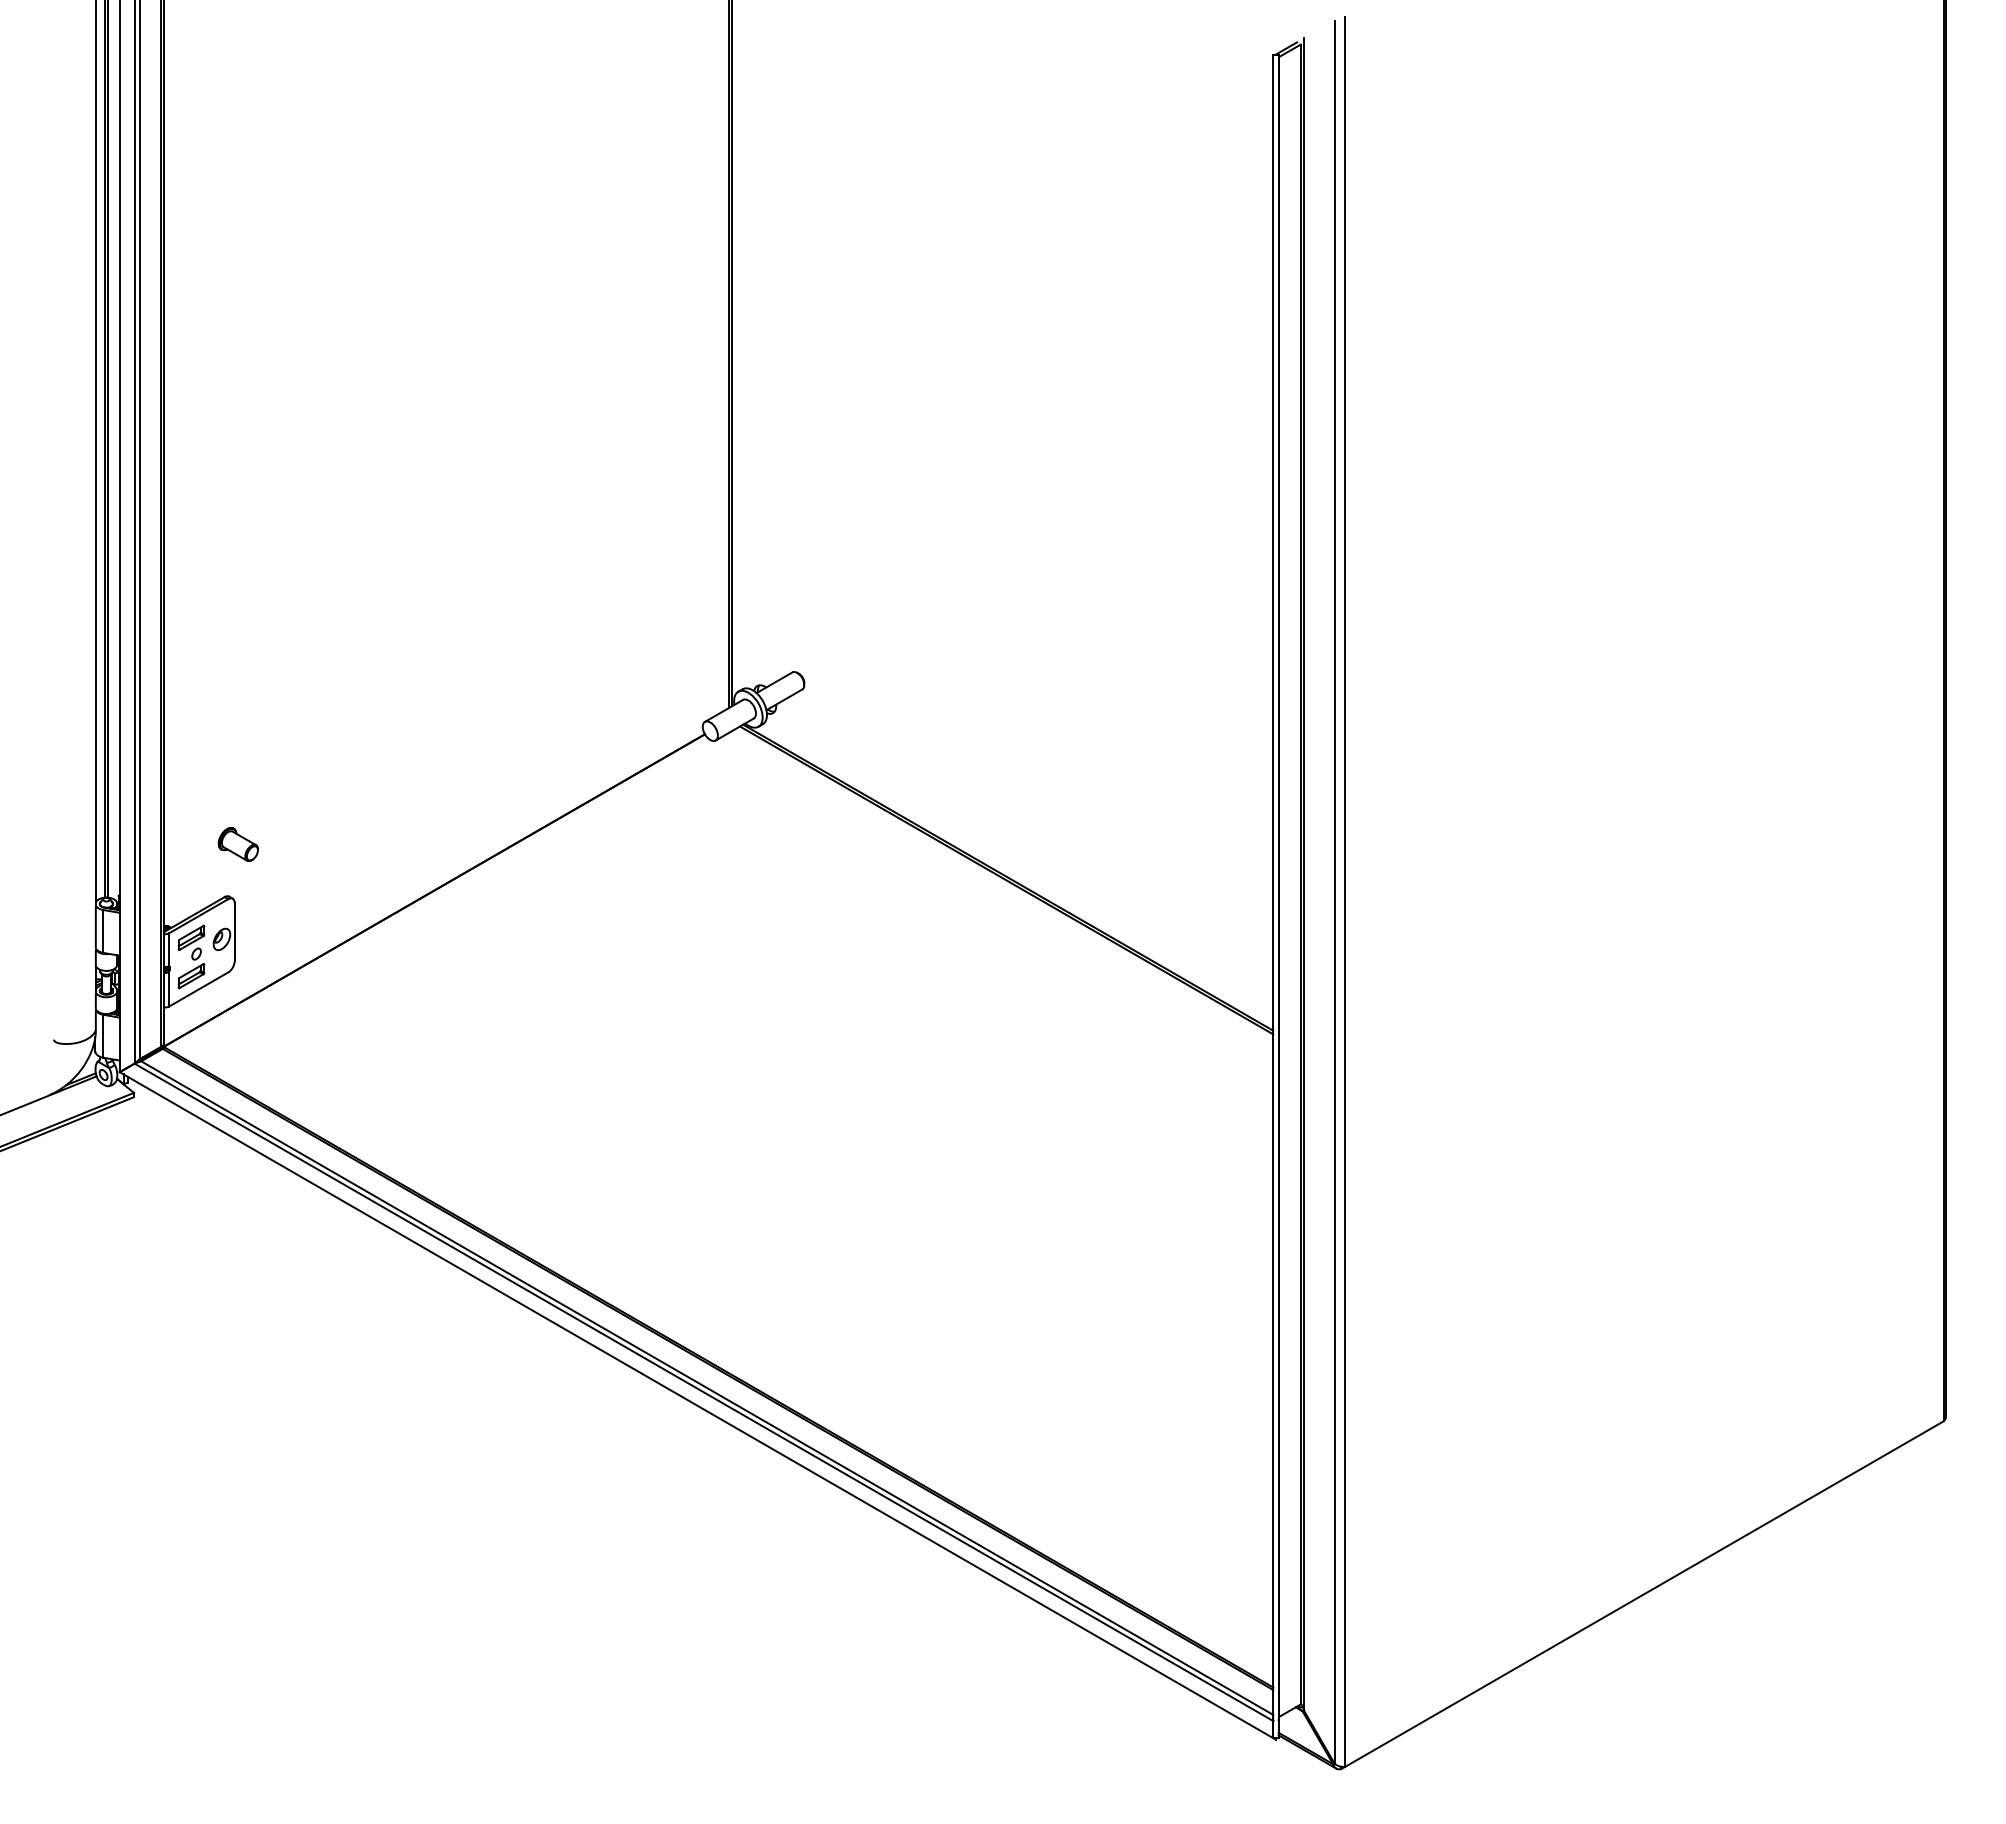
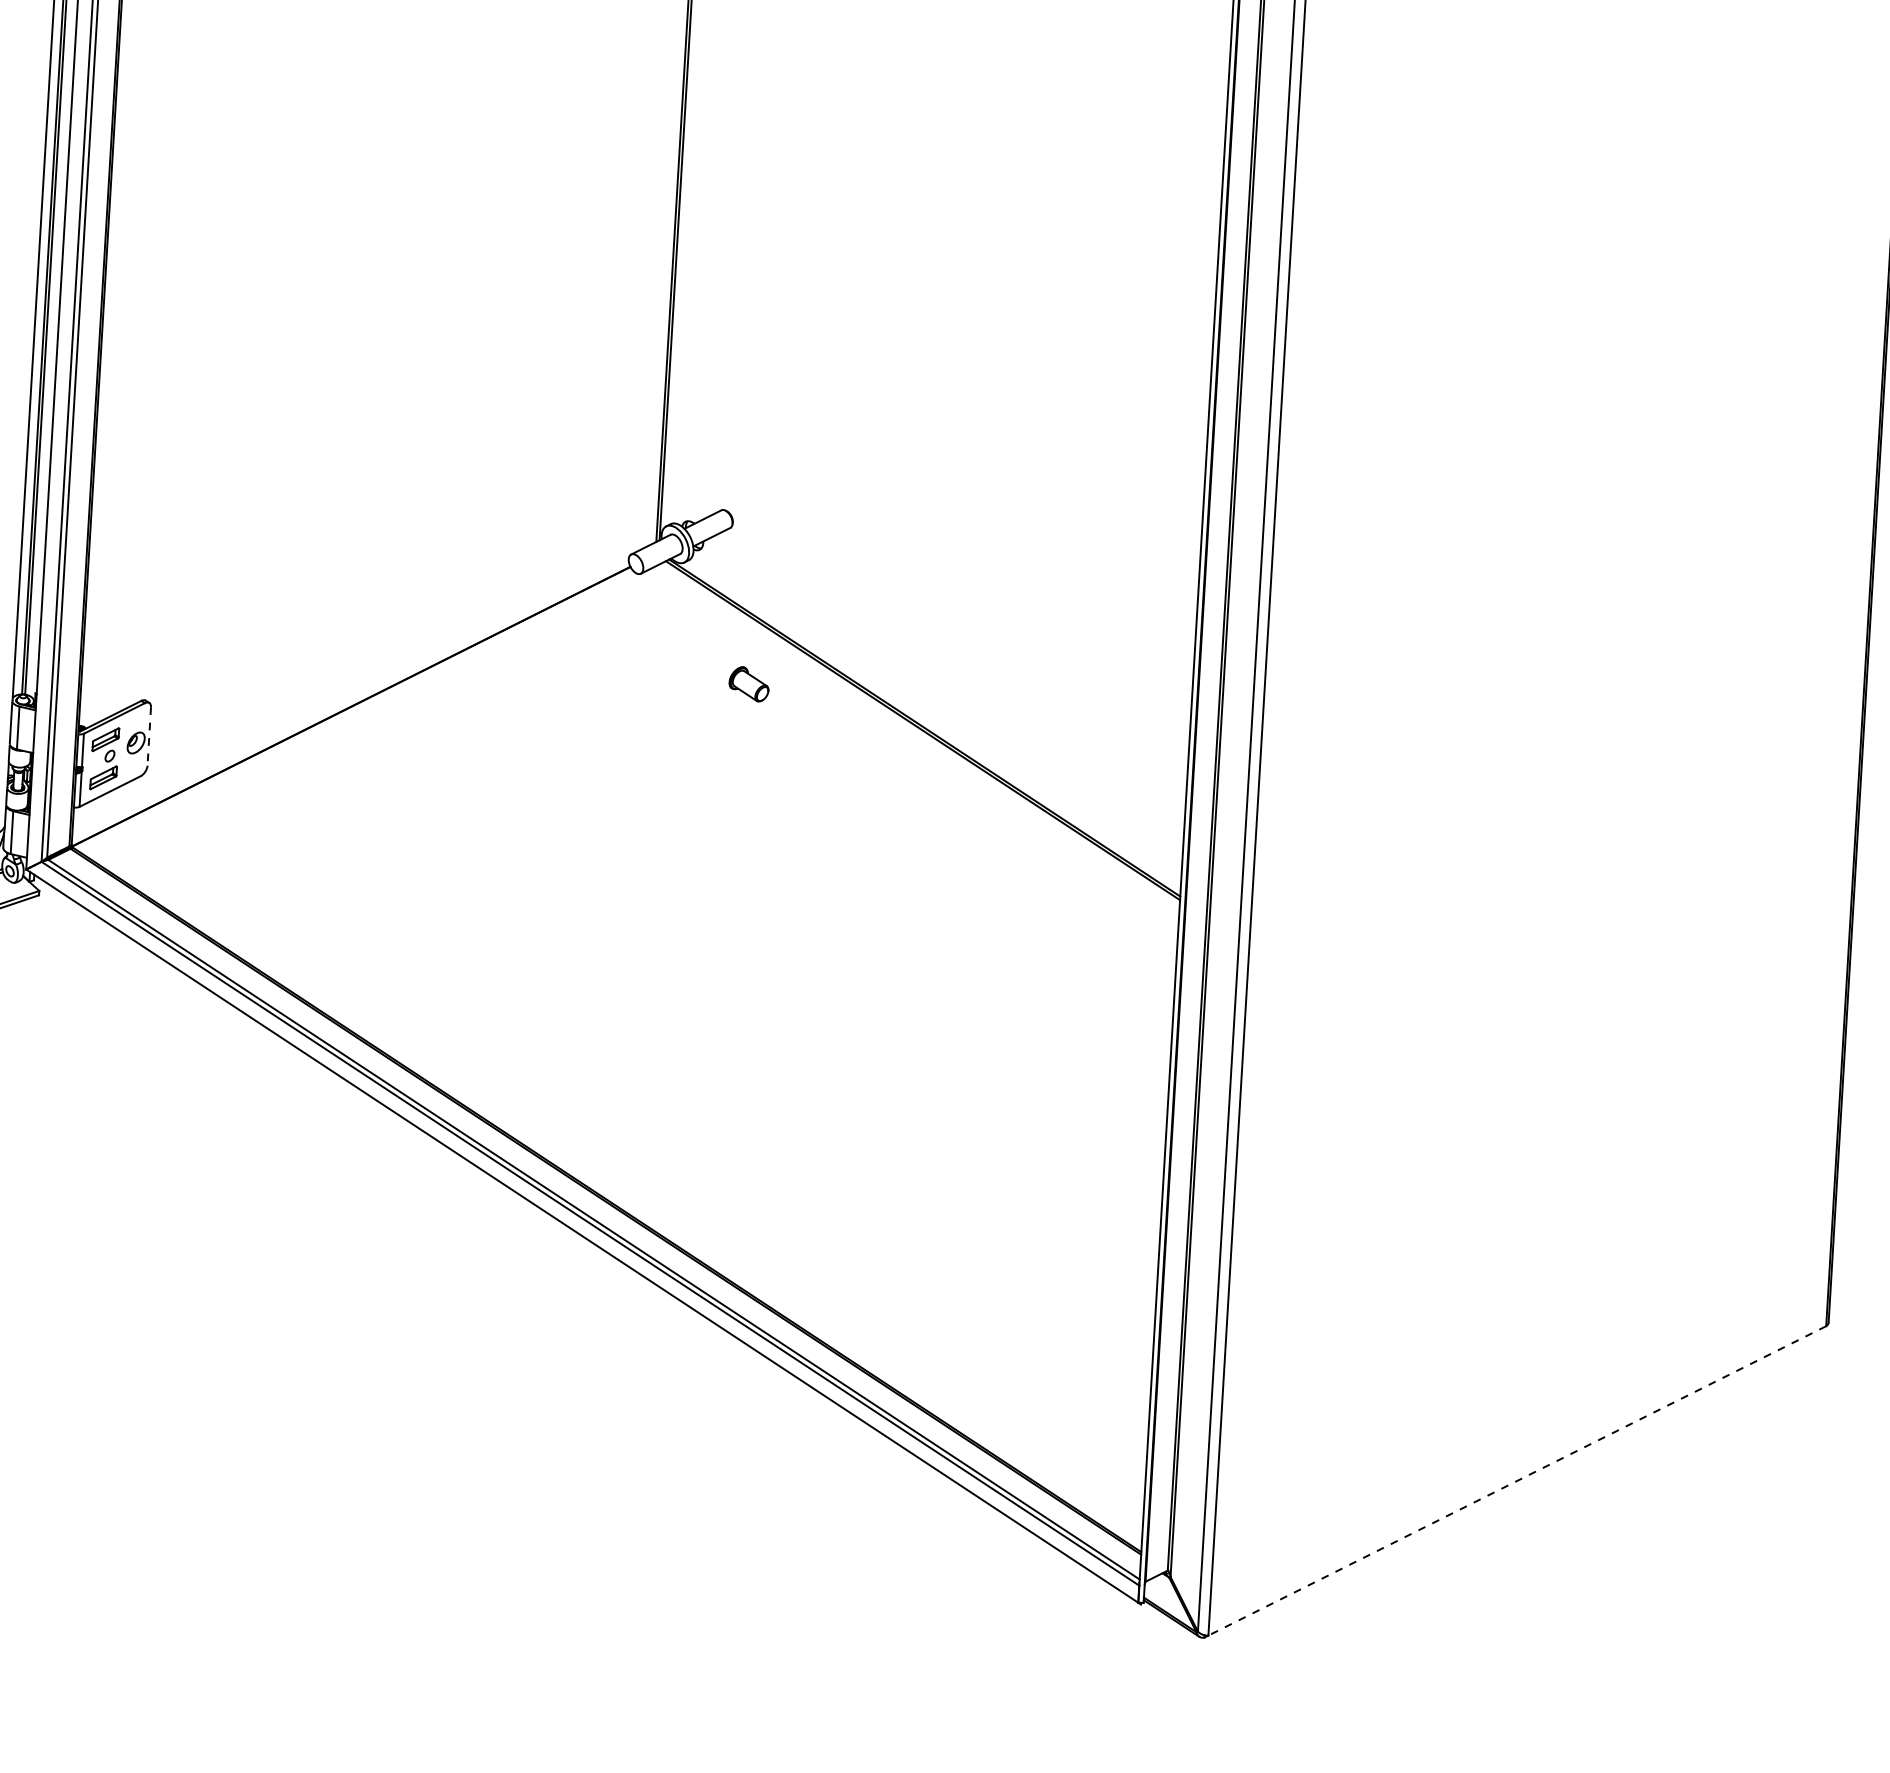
part: (237, 844) -> (748, 684), moved
line: (234, 932) -> (149, 736), solid -> dashed
line: (1643, 1594) -> (1516, 1481), solid -> dashed

